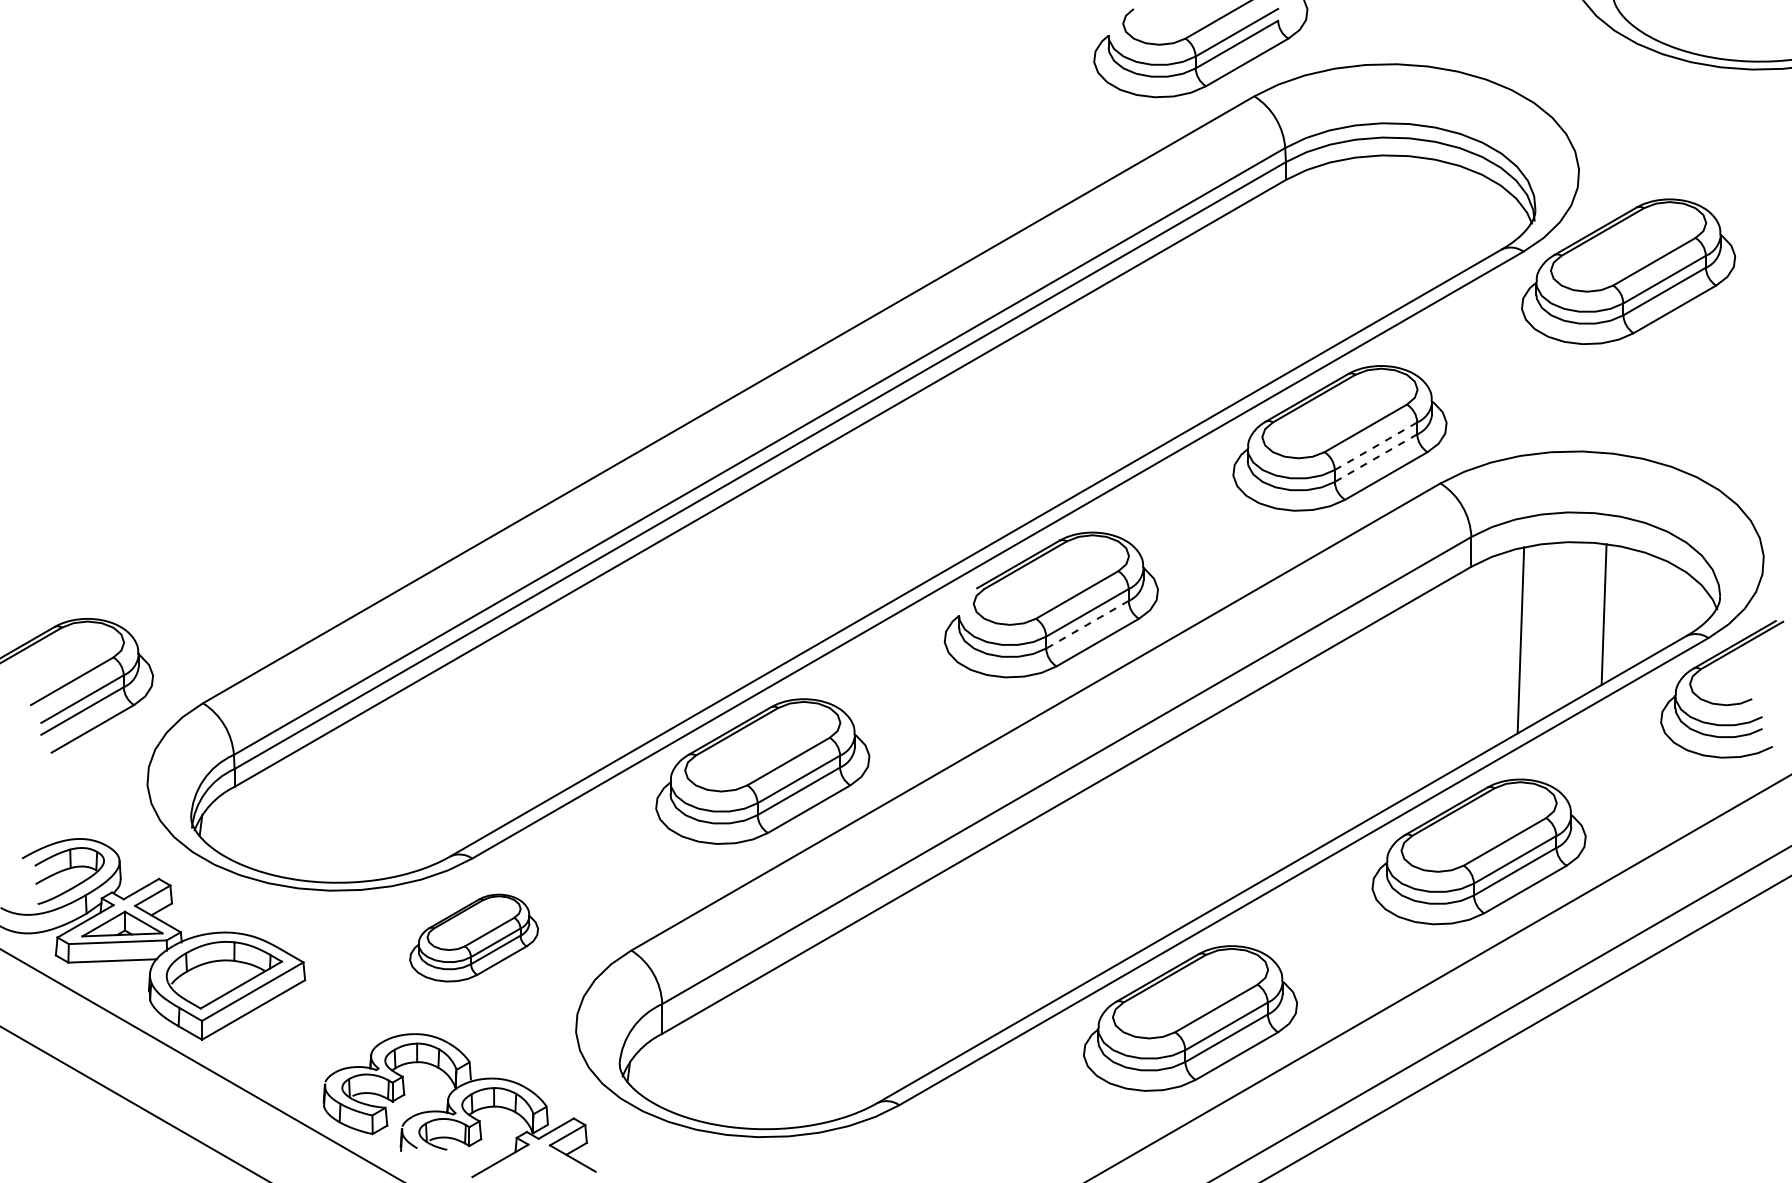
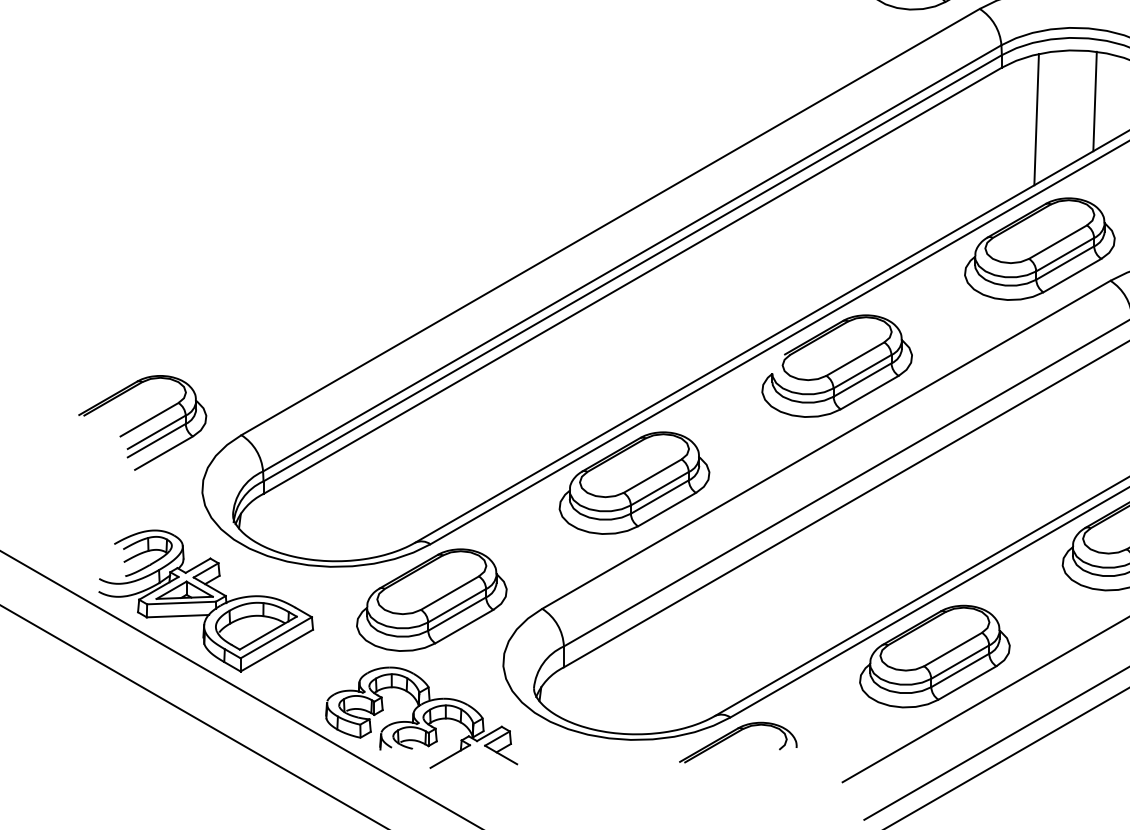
line: (1418, 227) -> (1095, 101), added
line: (1335, 253) -> (1036, 119), added
line: (1376, 446) -> (1065, 254), dashed -> solid
line: (1376, 458) -> (1065, 263), dashed -> solid
line: (1087, 624) -> (862, 379), dashed -> solid
part: (473, 937) -> (431, 599), size x1.67
part: (904, 1130) -> (734, 735), added

